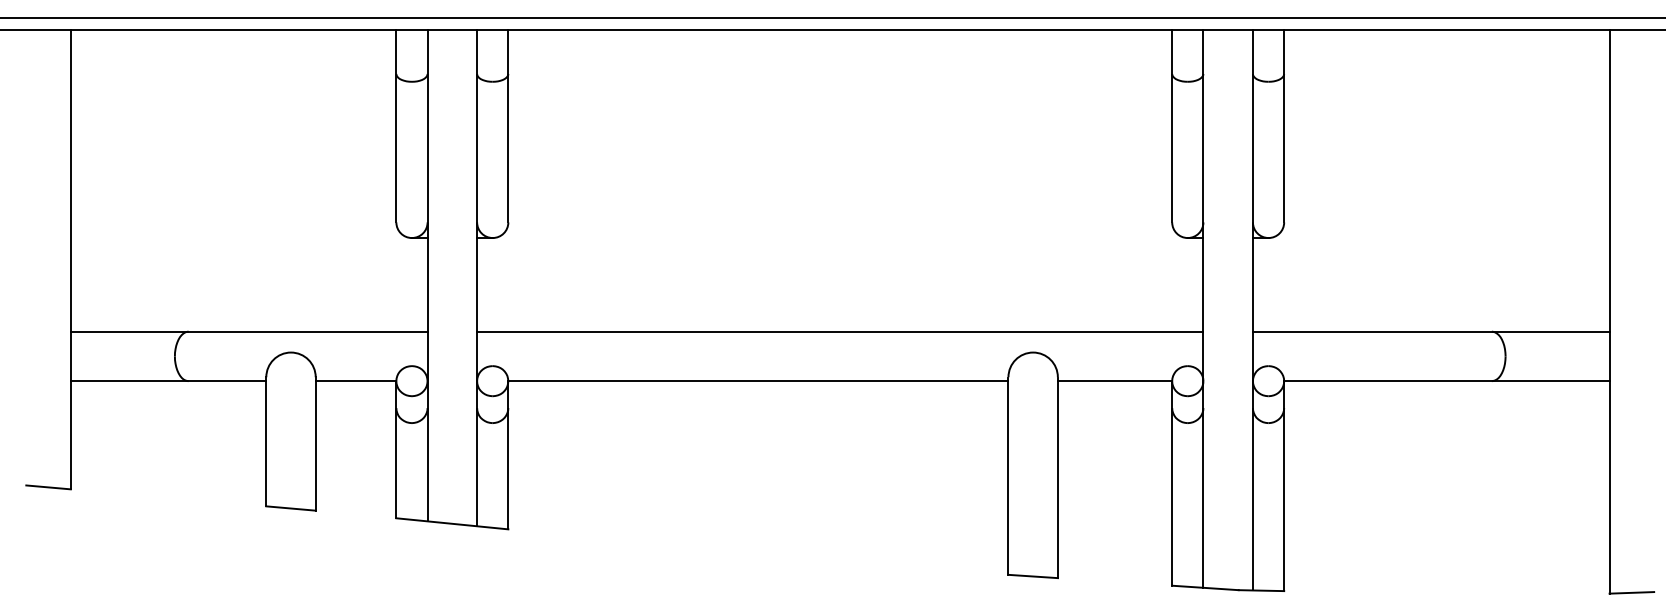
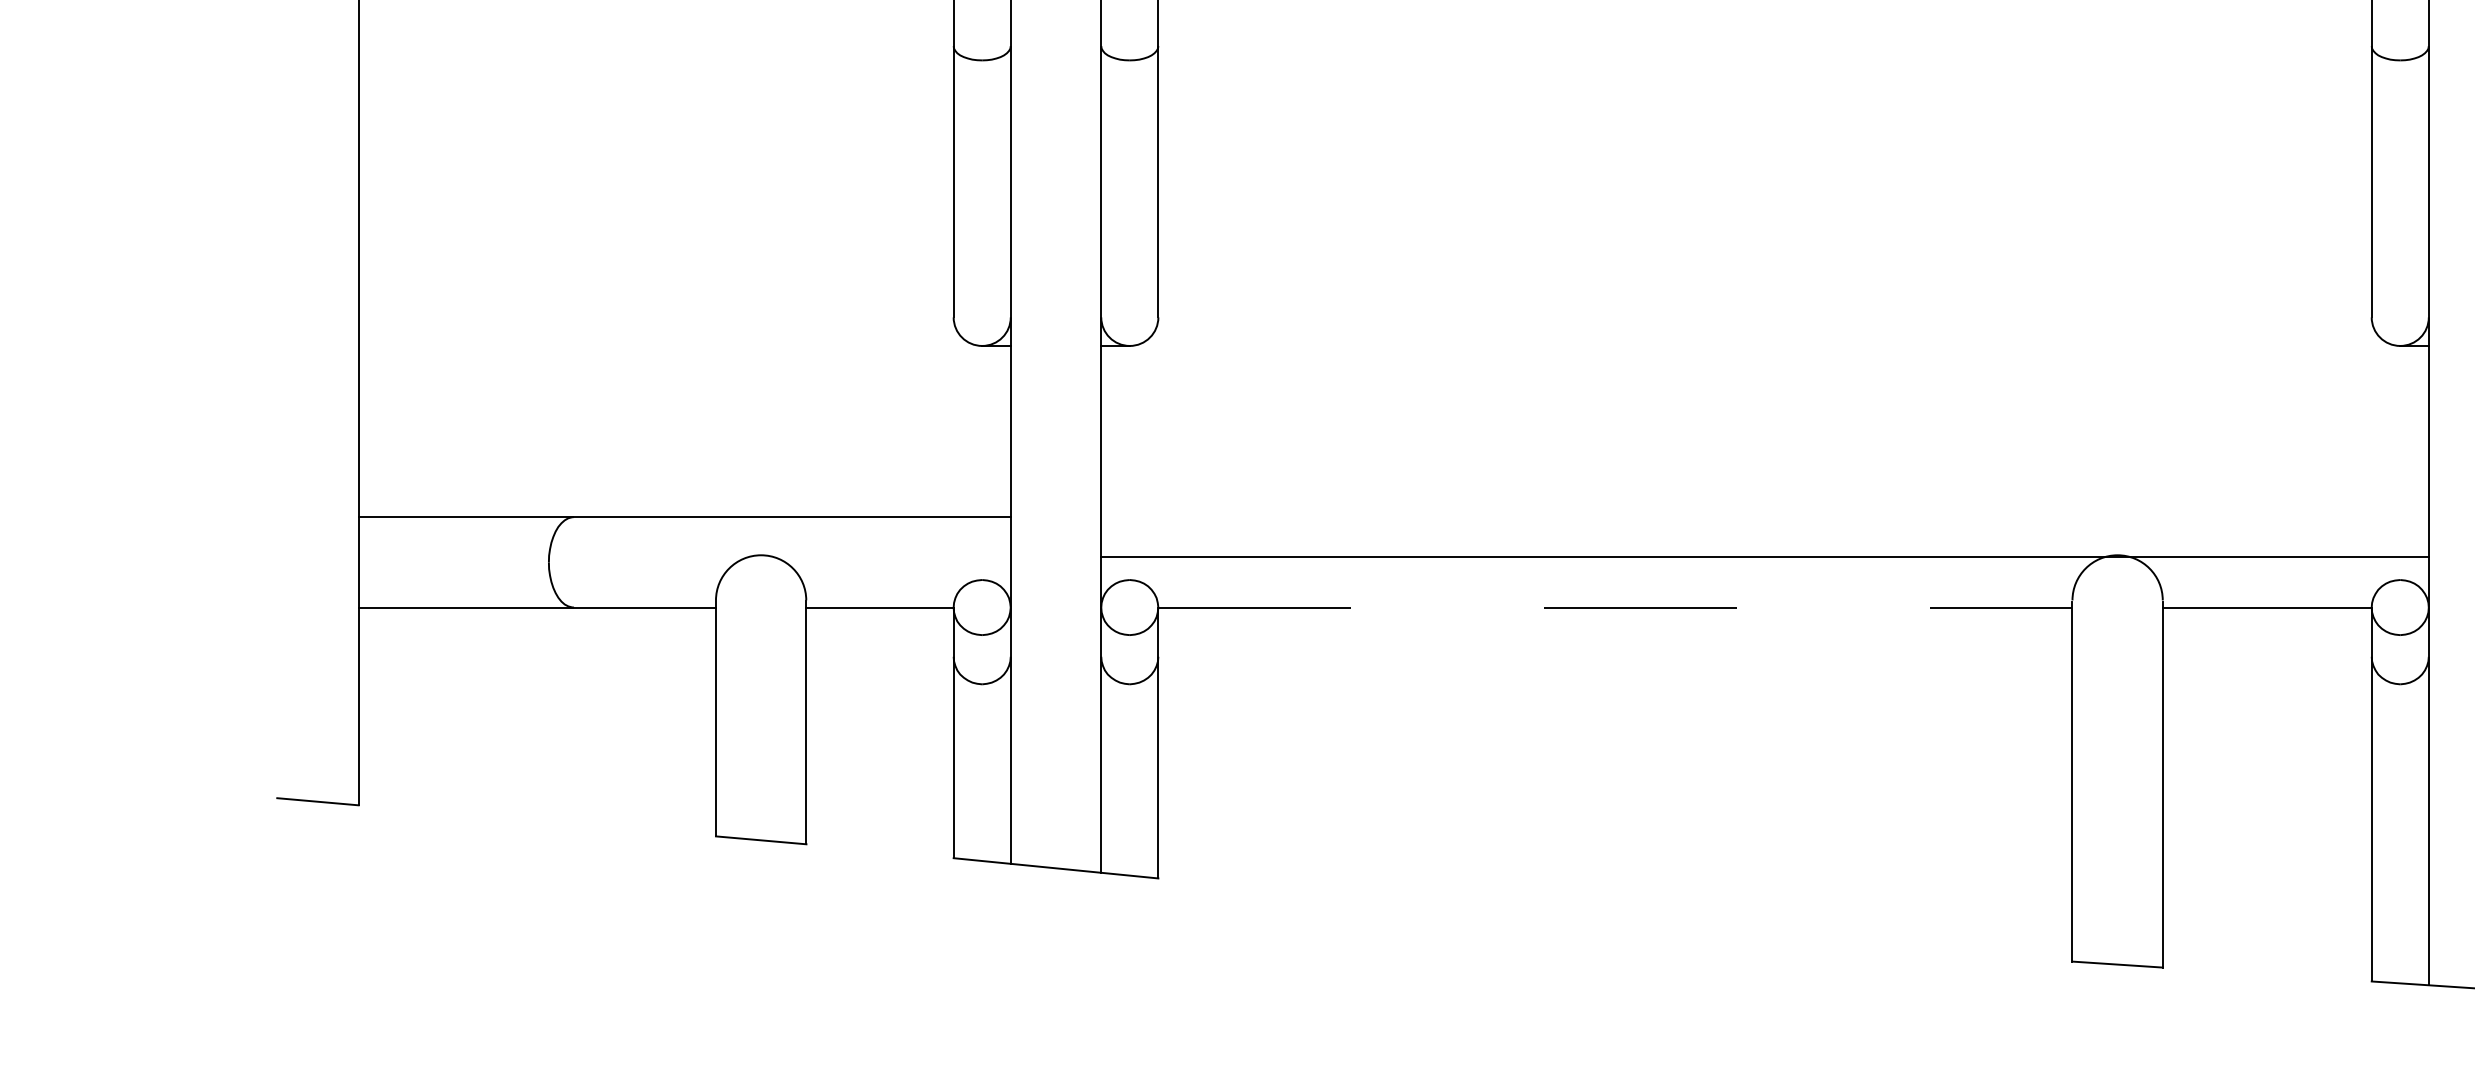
line: (840, 331) -> (1765, 557), moved
line: (758, 381) -> (1615, 608), solid -> dashed

